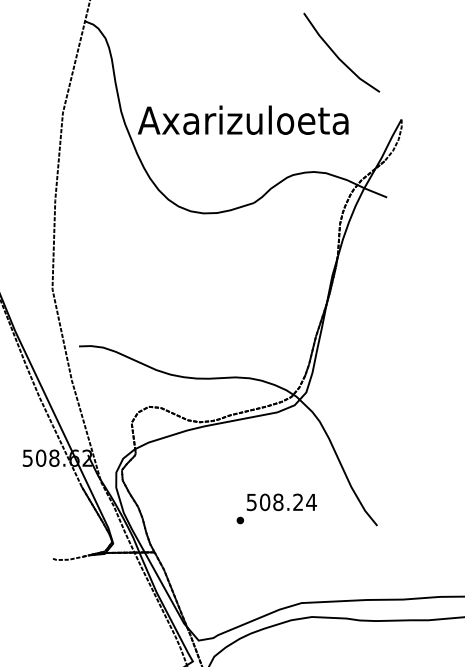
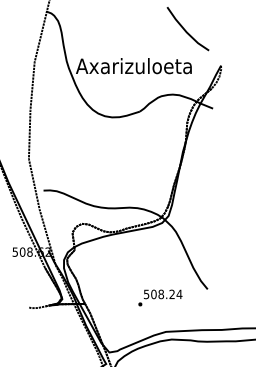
text: (277, 507) -> (160, 297), moved

